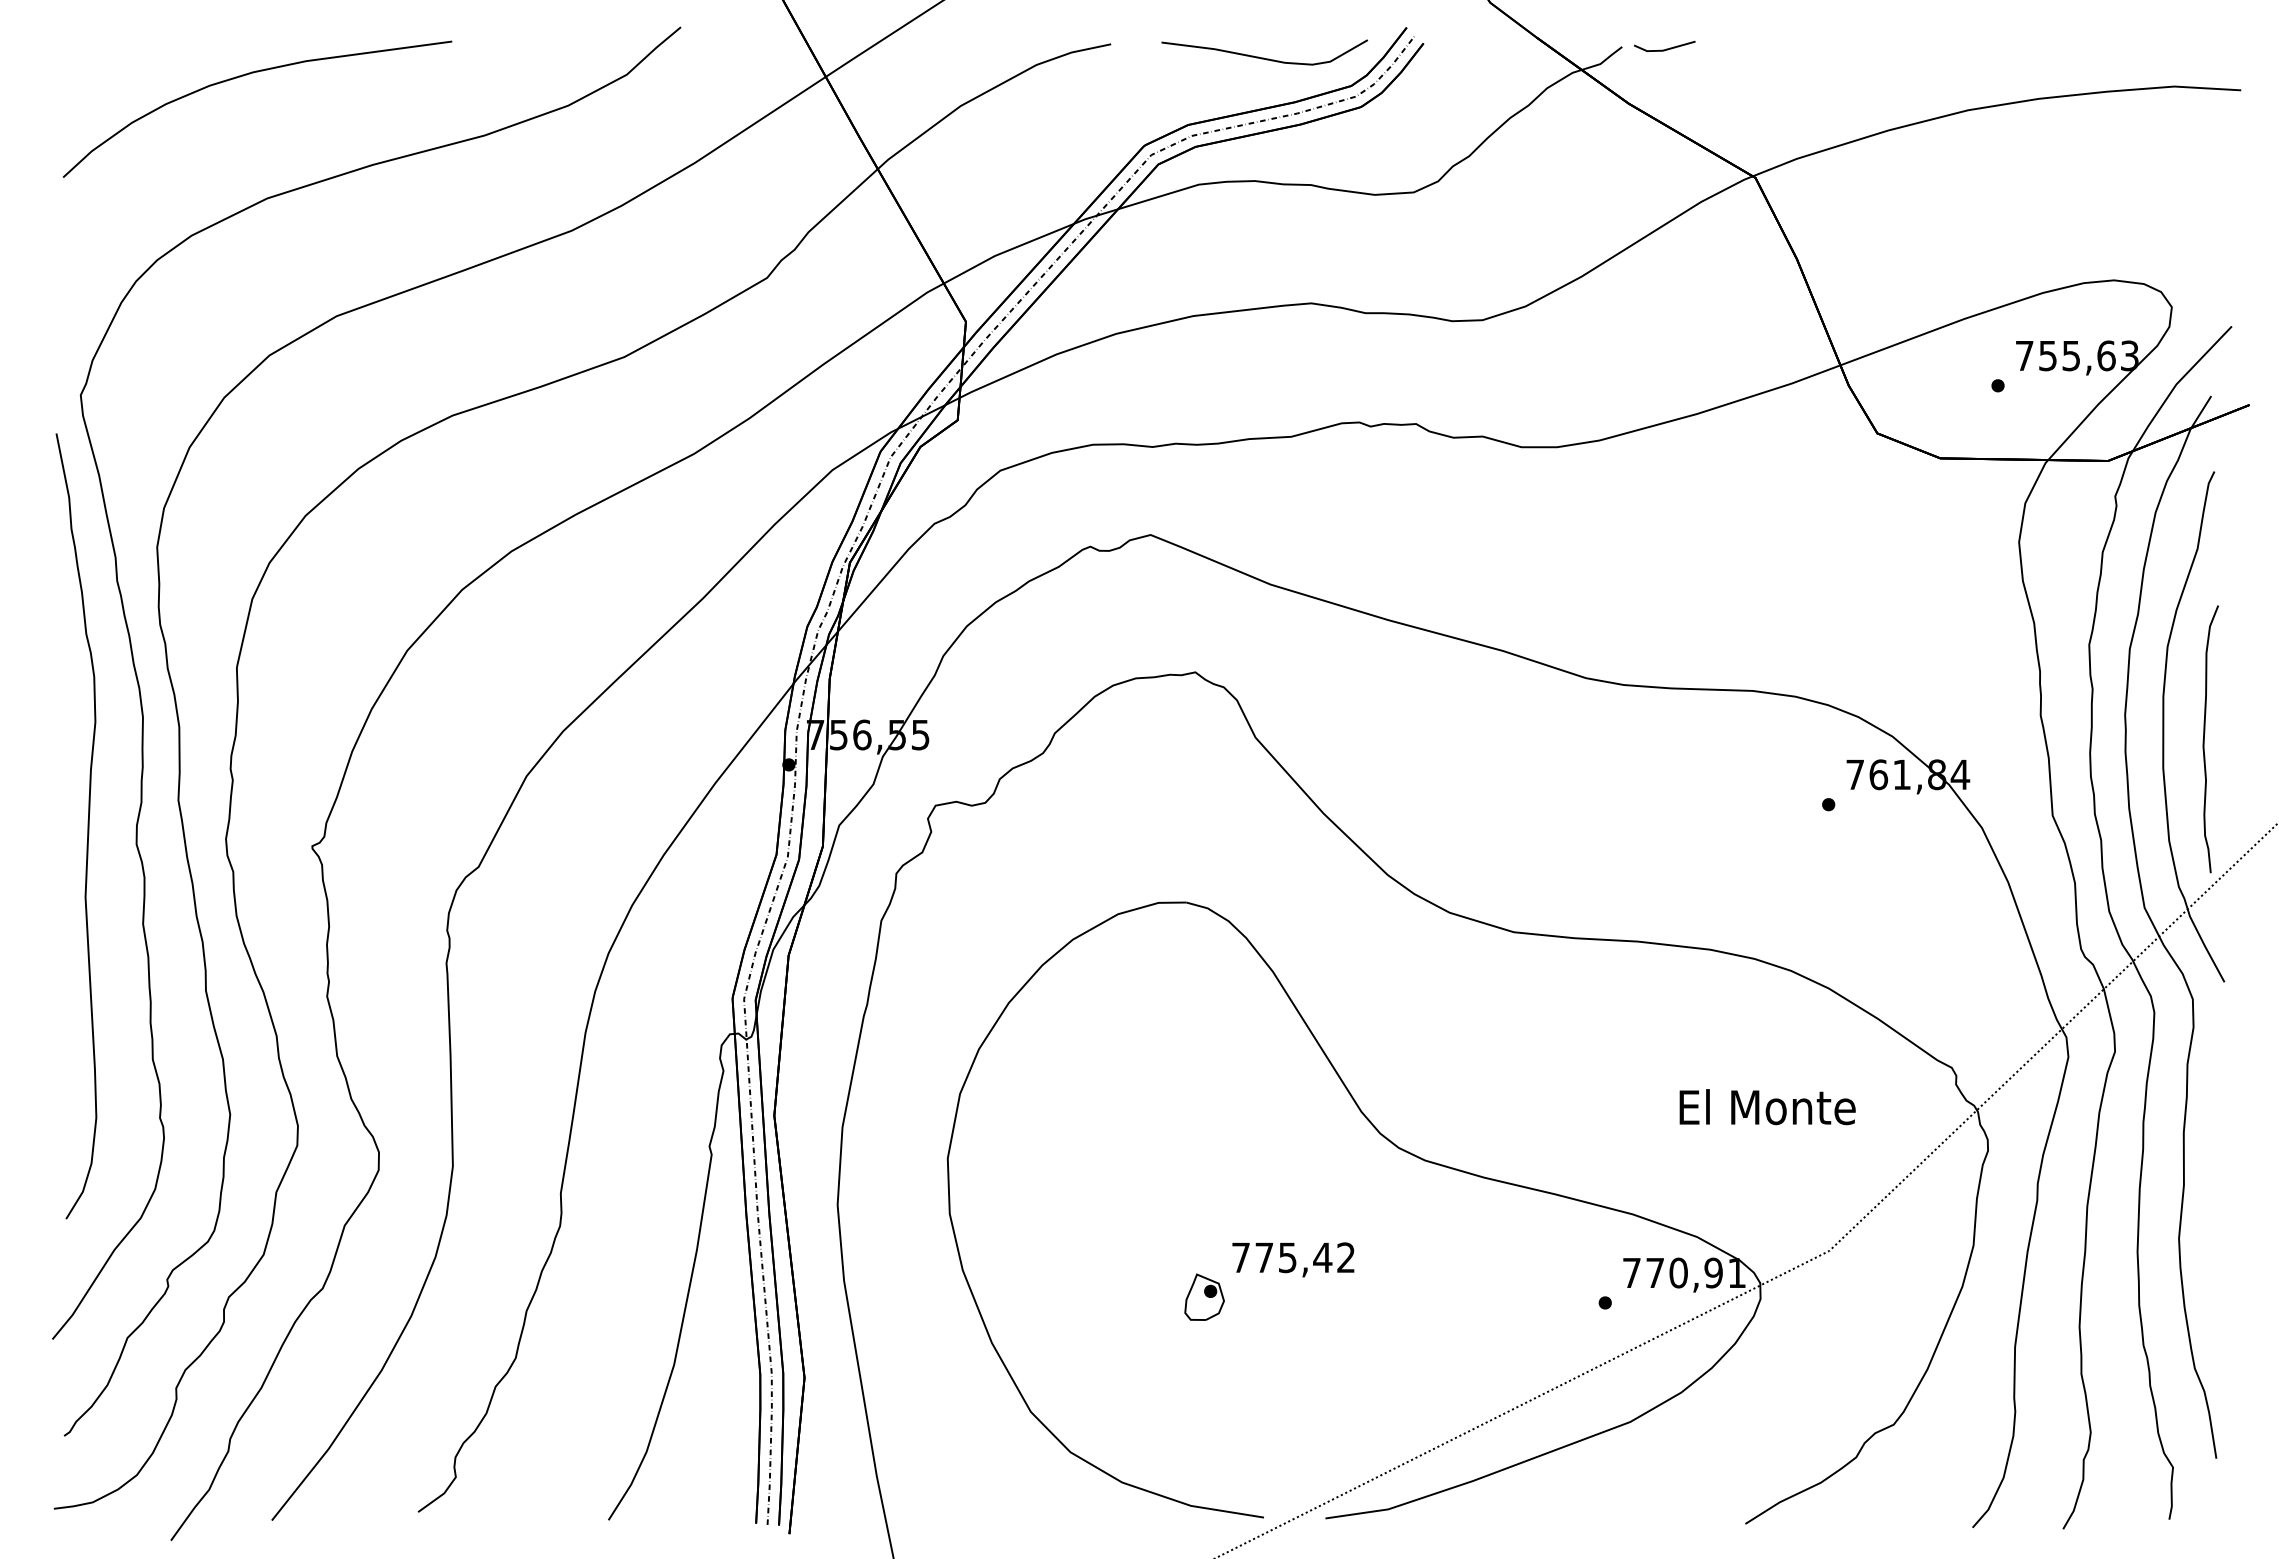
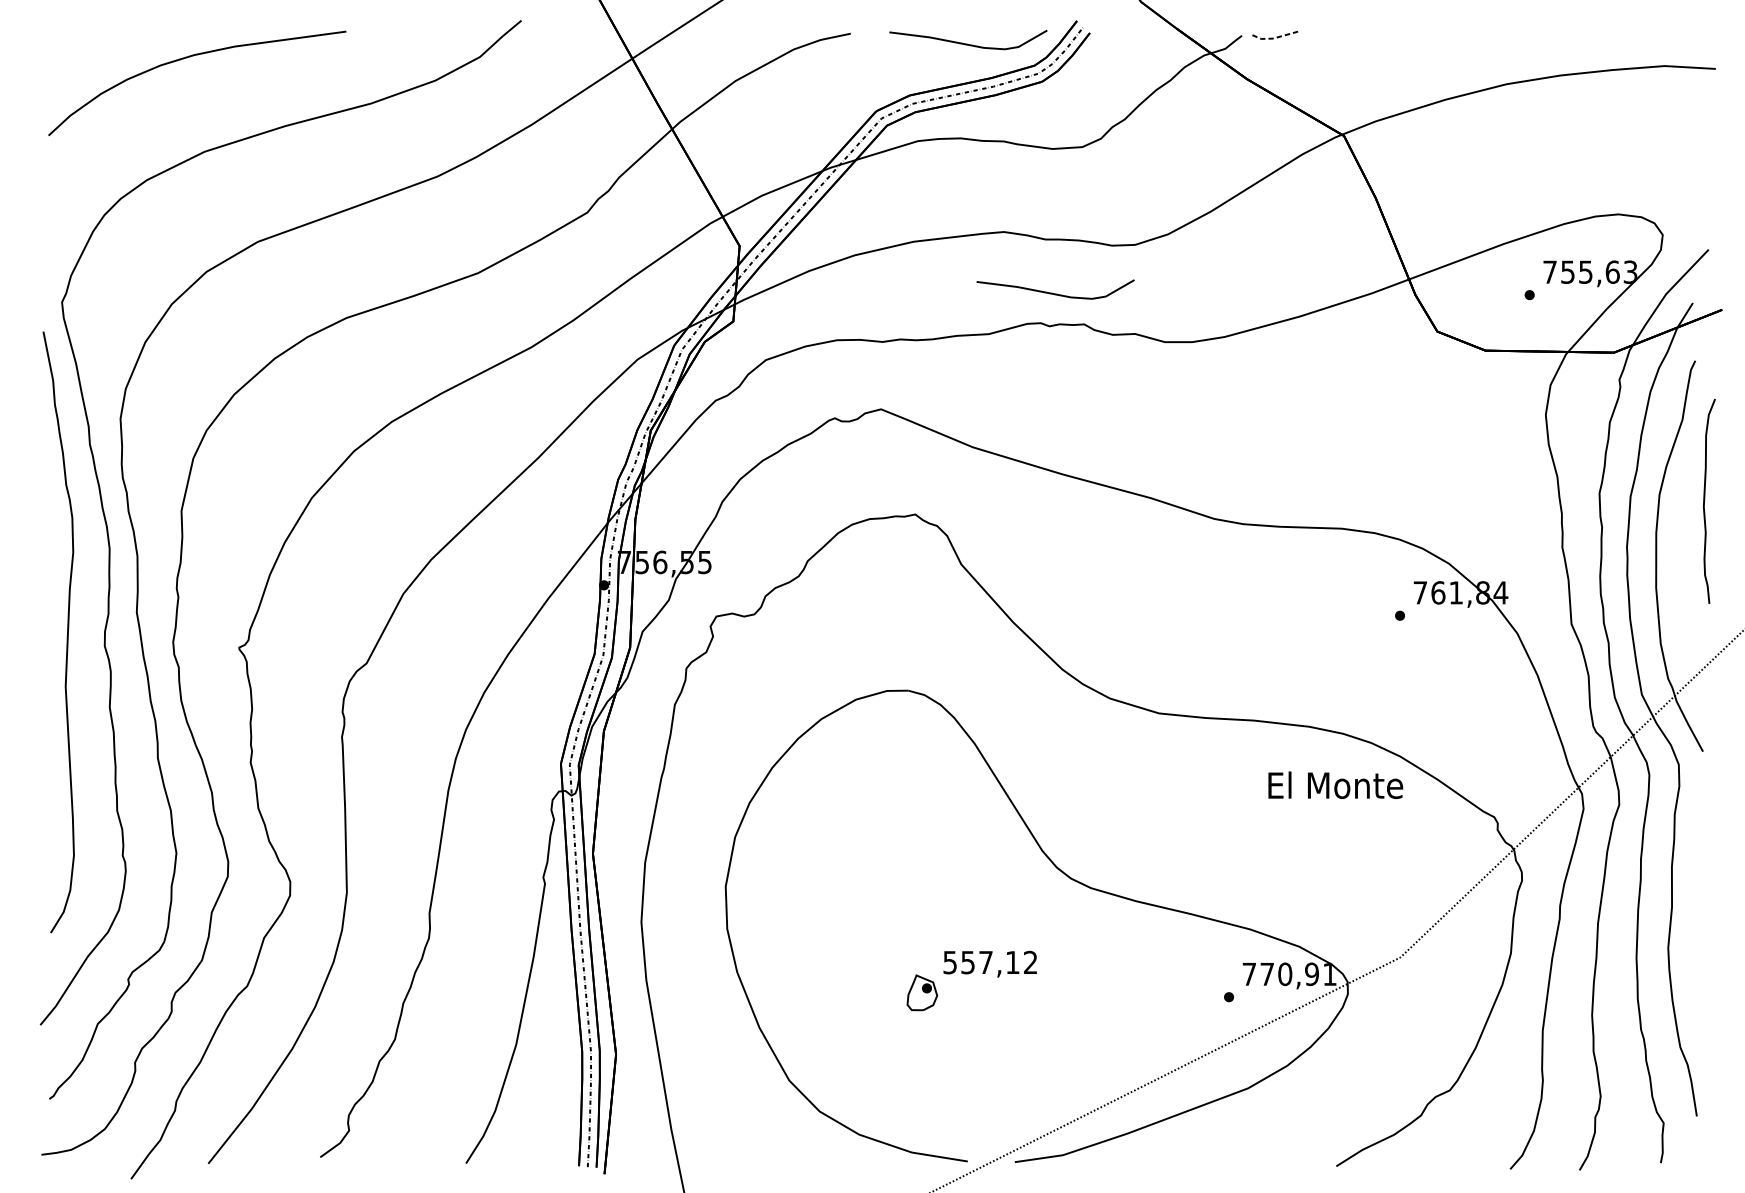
line: (1662, 50) -> (1272, 38), solid -> dashed
curve: (1378, 383) -> (1055, 293), added
curve: (2204, 739) -> (1704, 501), moved
text: (1767, 1107) -> (1335, 785), moved
text: (1282, 1257) -> (981, 962), 775,42 -> 557,12

